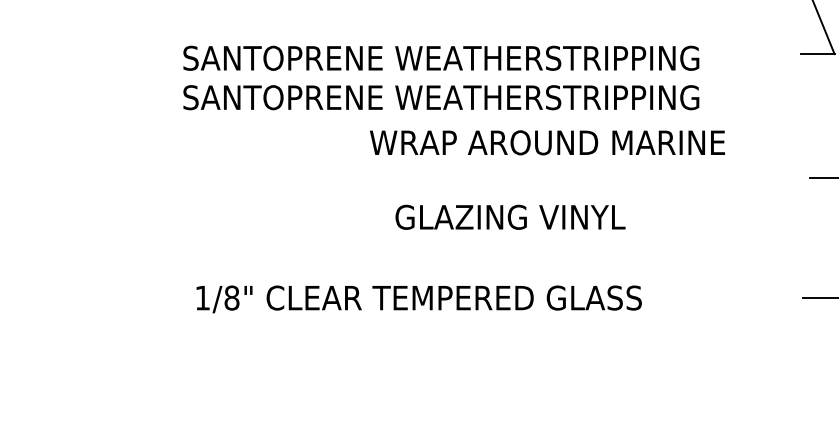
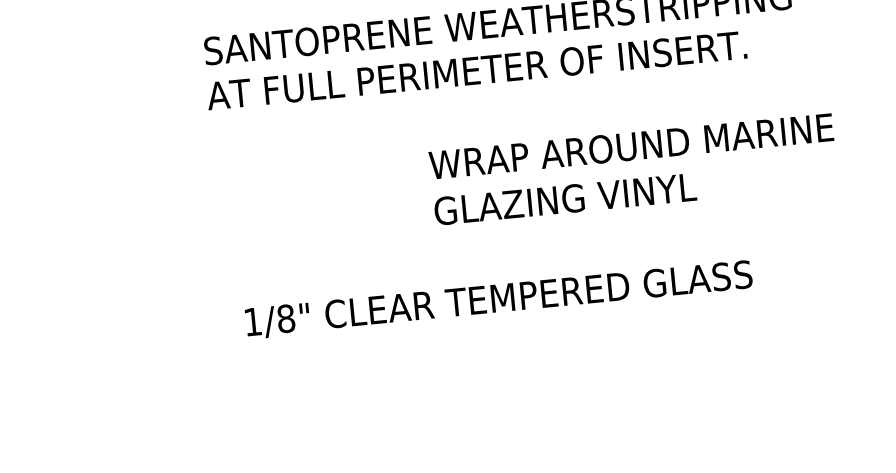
text: (440, 97) -> (501, 68), SANTOPRENE WEATHERSTRIPPING -> AT FULL PERIMETER OF INSERT.
text: (547, 142) -> (631, 146), moved
text: (510, 216) -> (565, 198), moved

